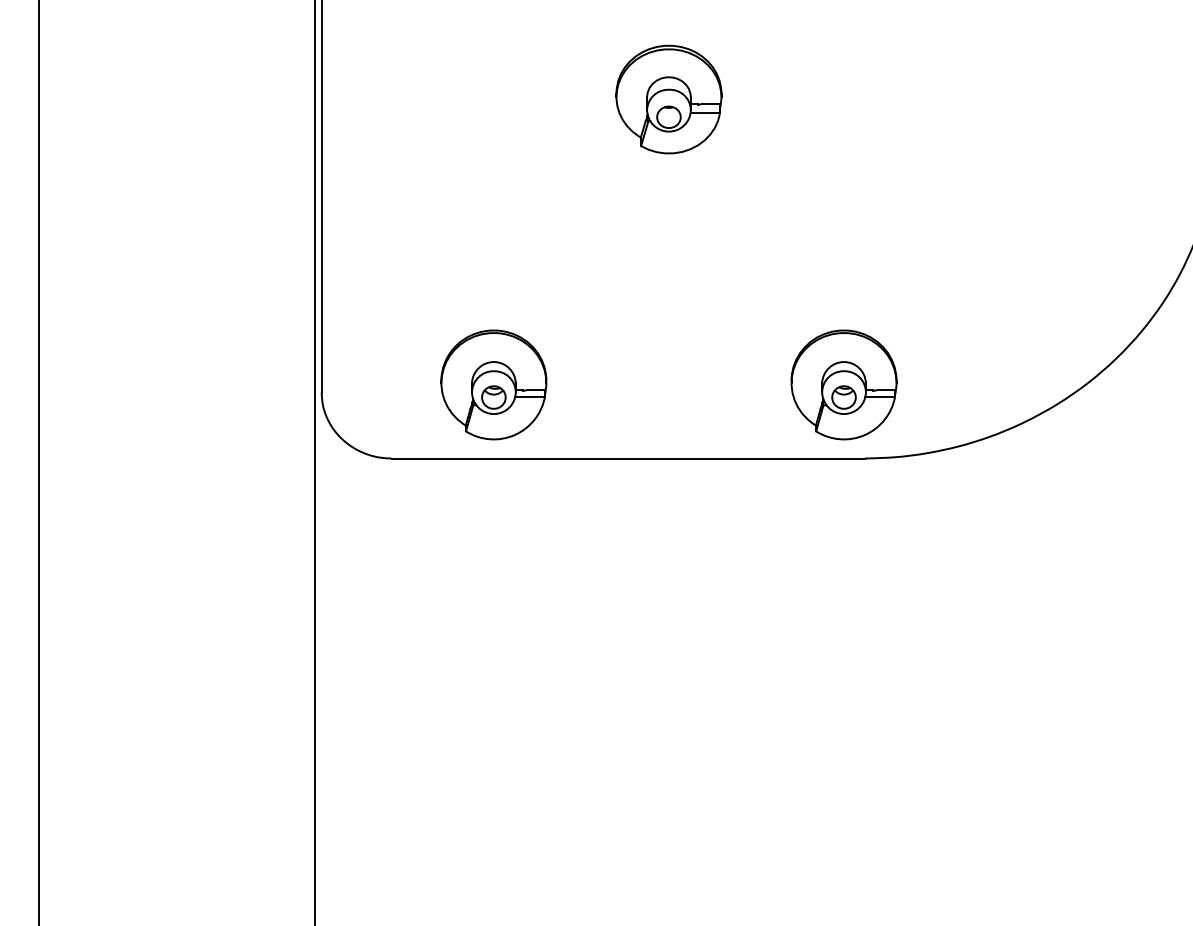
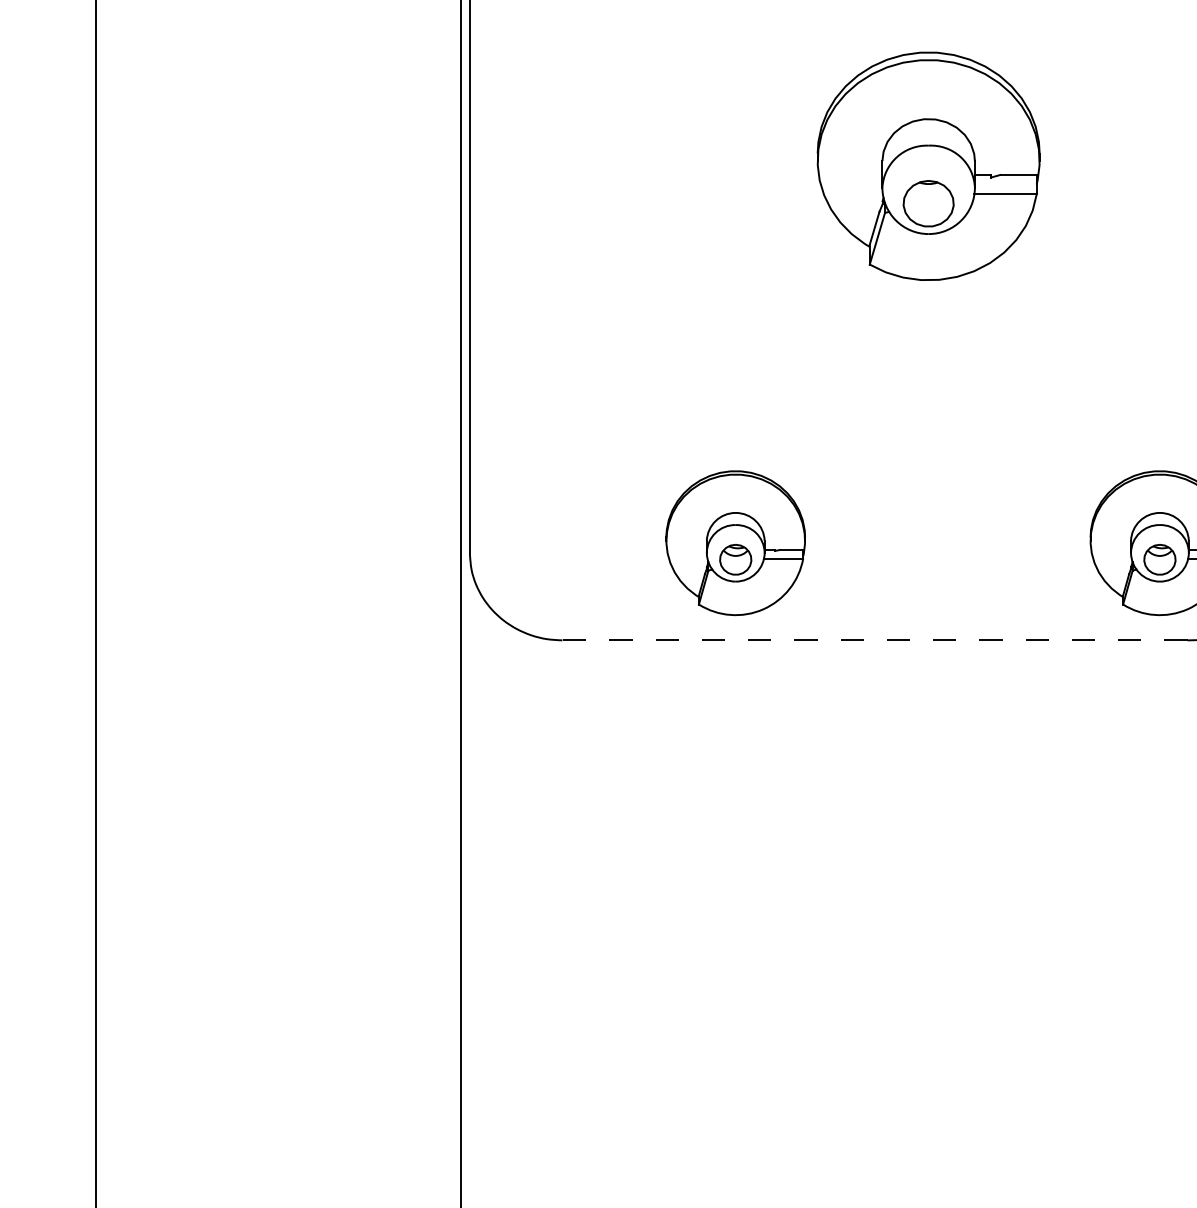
part: (668, 99) -> (928, 166), size x1.6
part: (493, 384) -> (735, 542), moved
line: (628, 458) -> (875, 640), solid -> dashed

